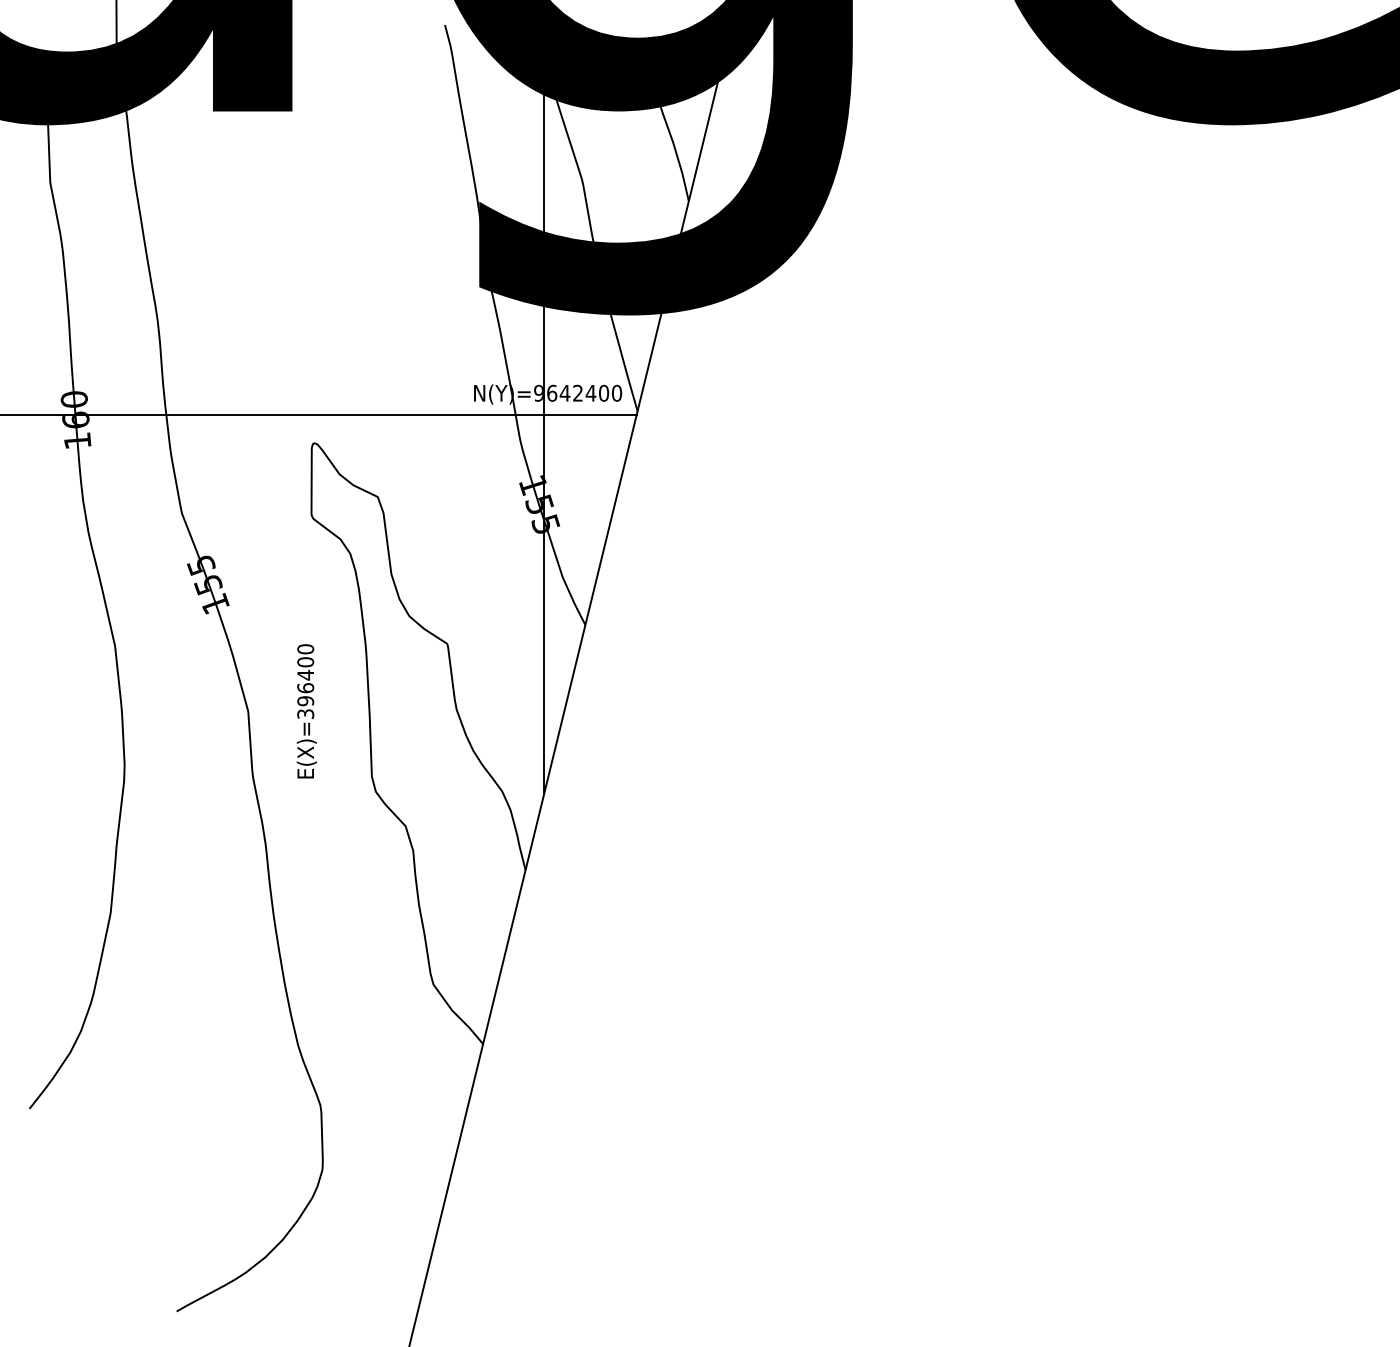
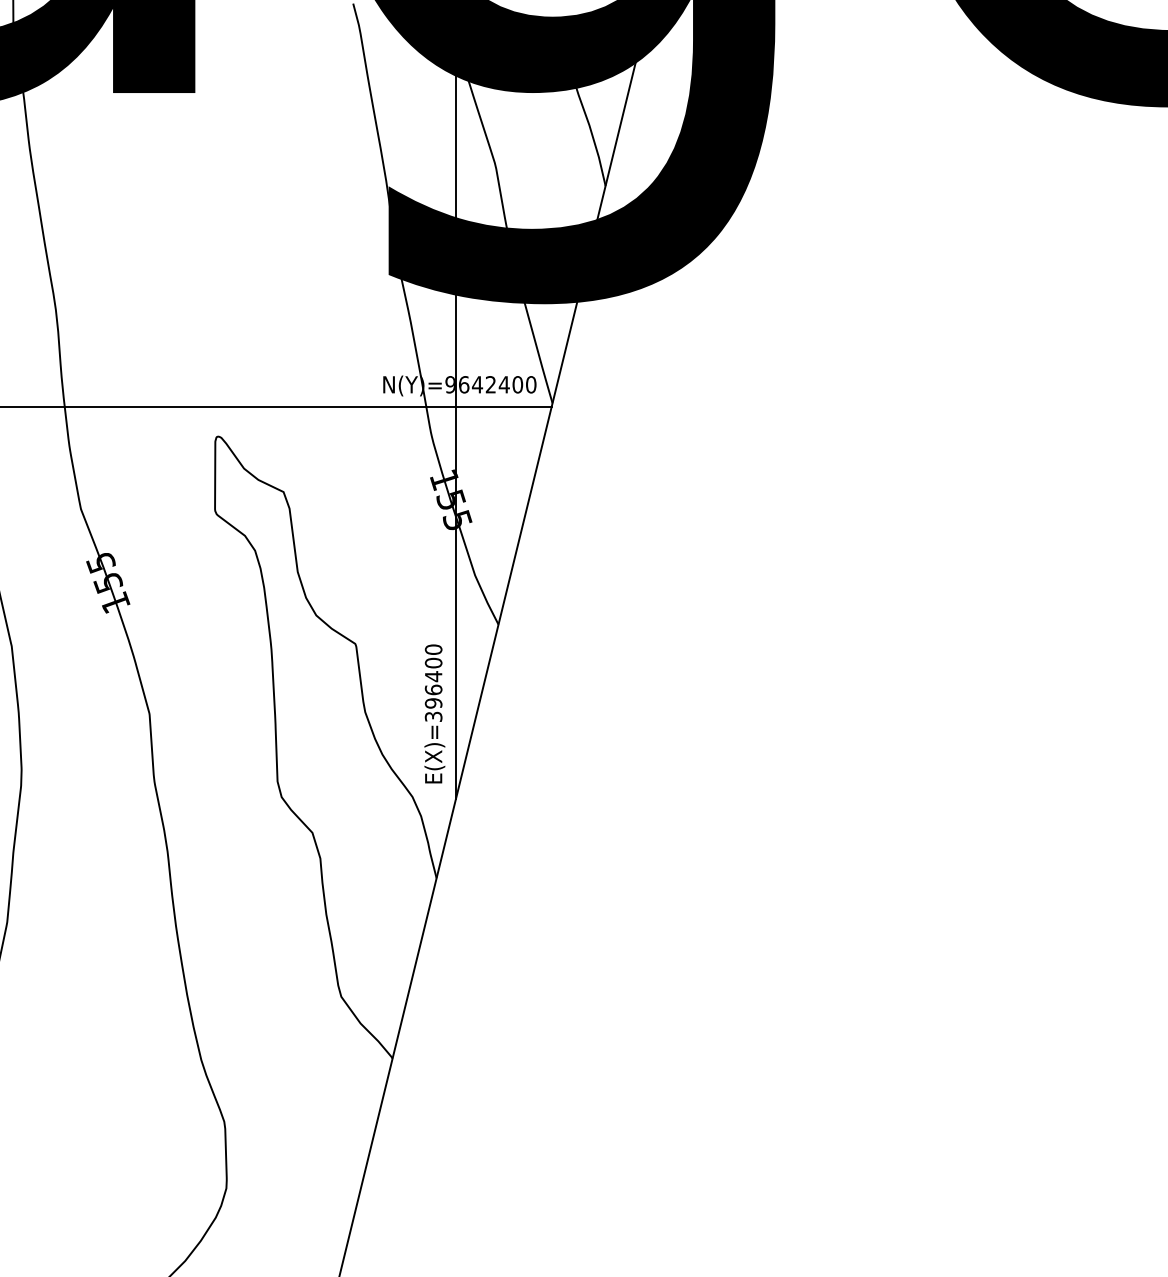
text: (306, 711) -> (434, 714), moved

